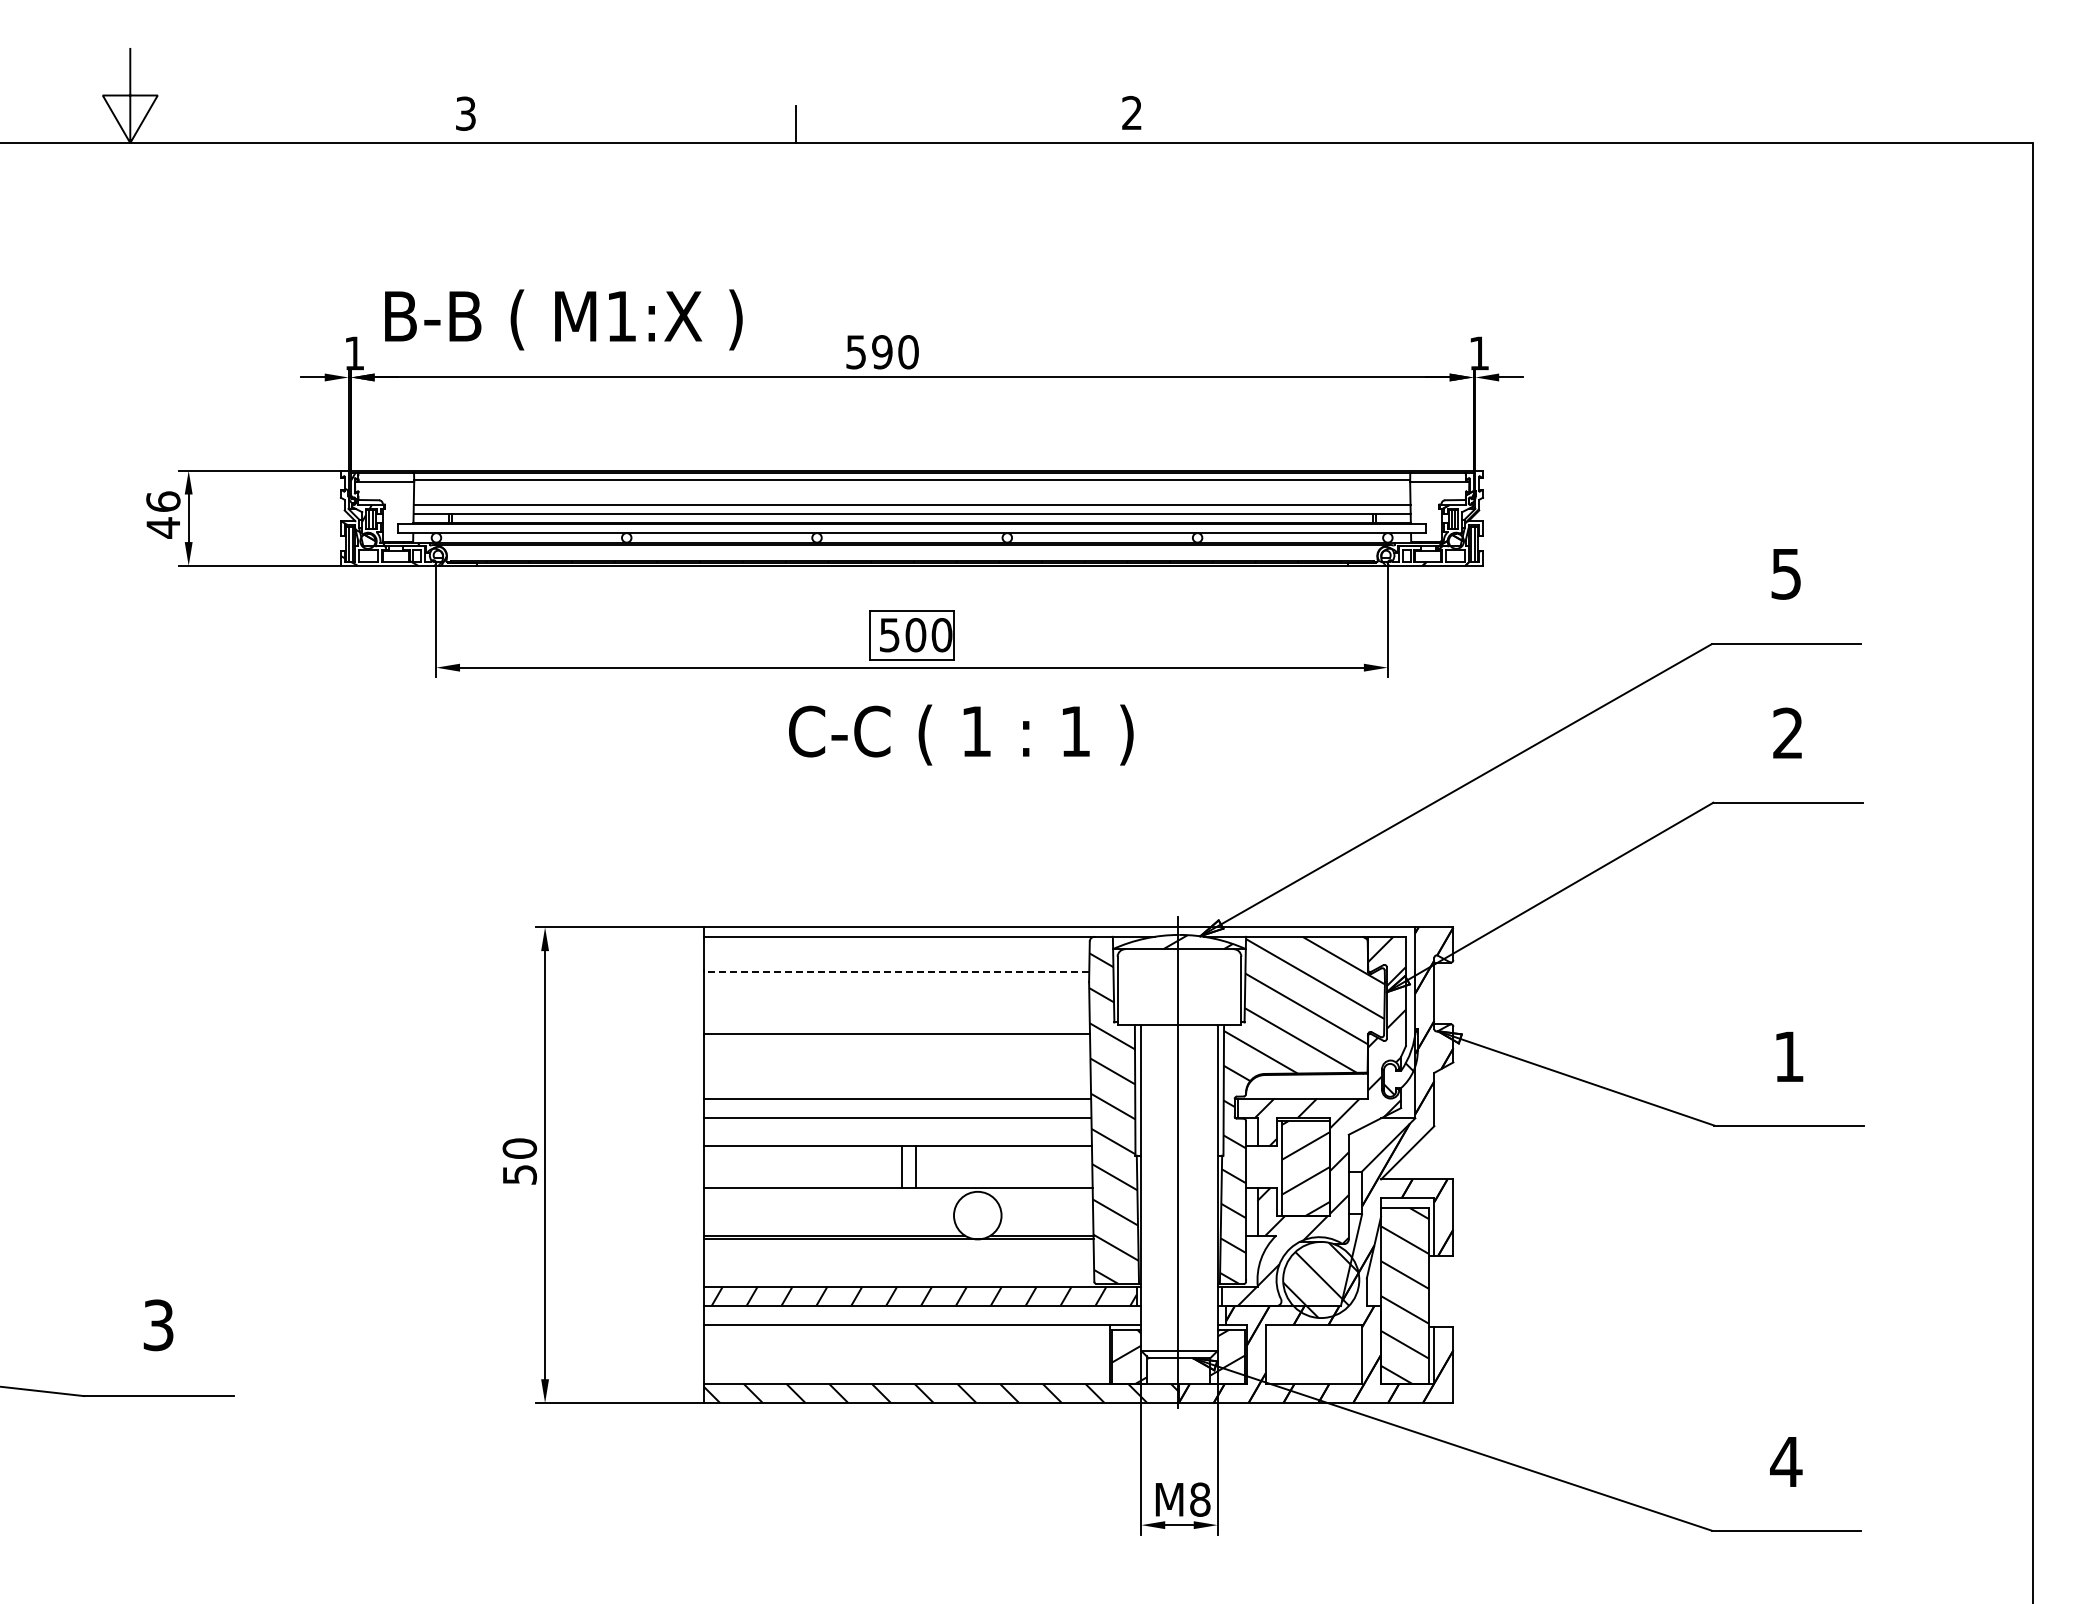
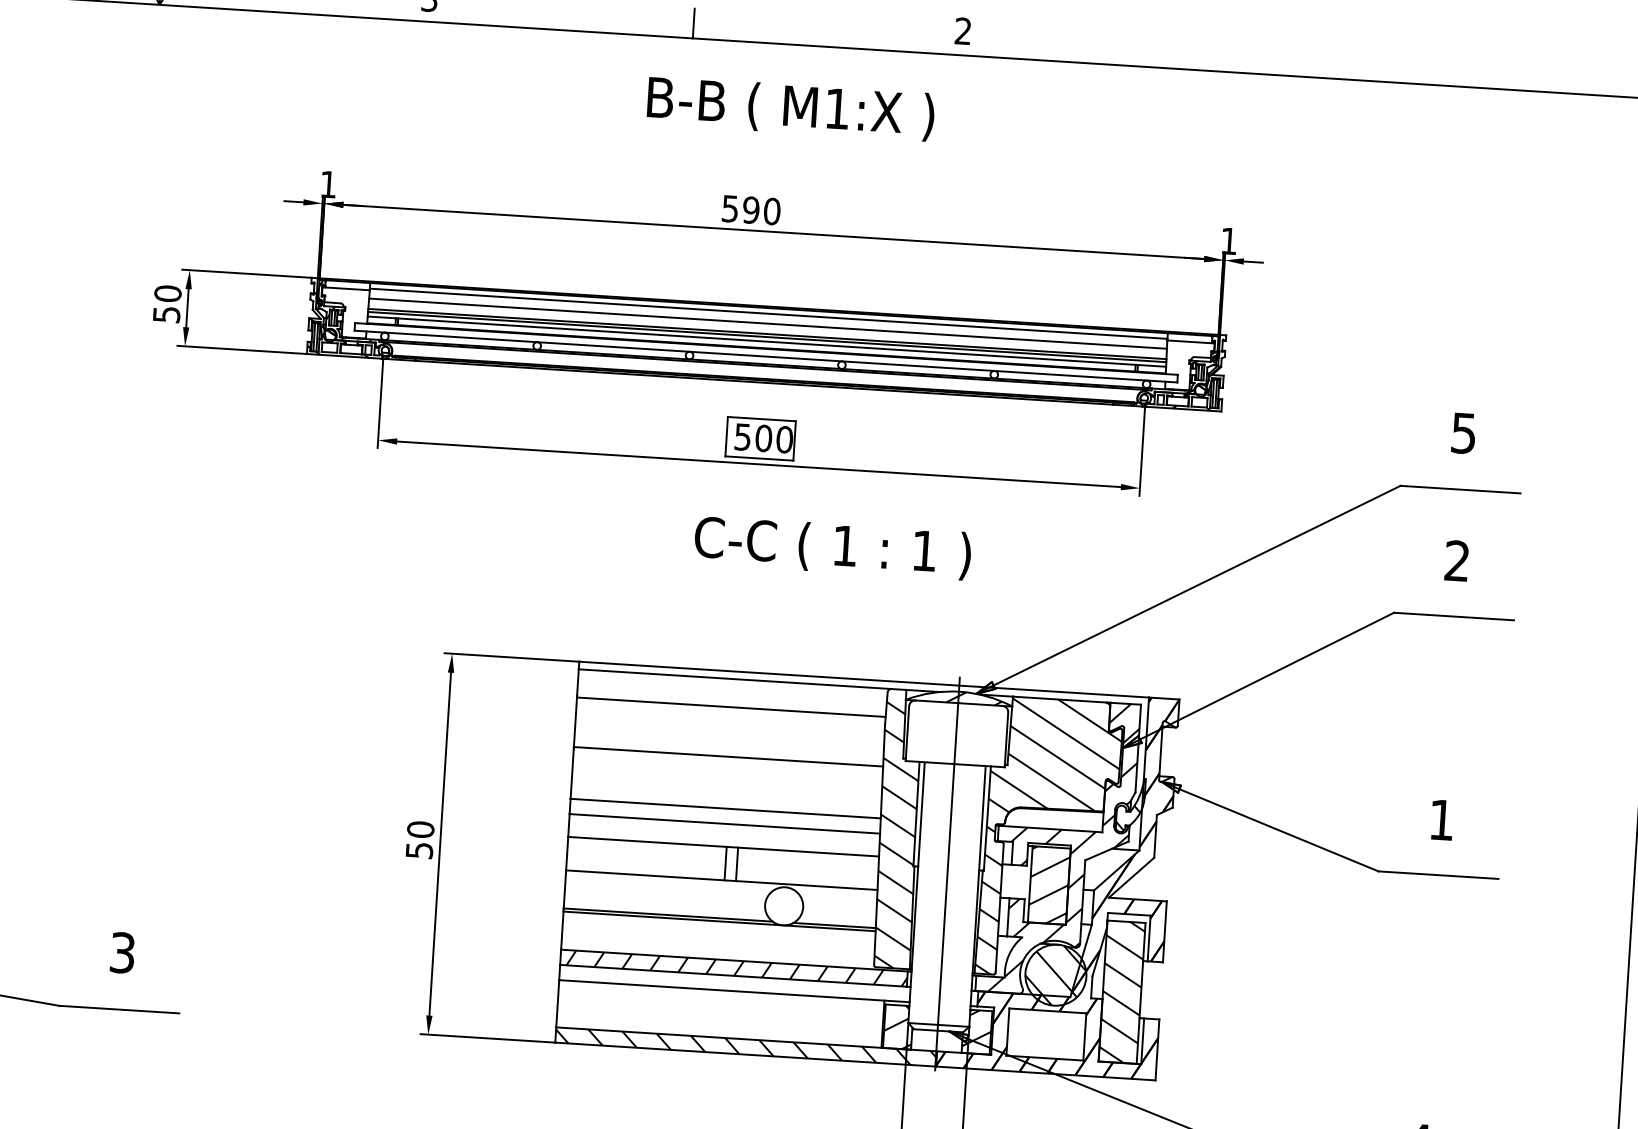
text: (563, 319) -> (790, 108), moved
line: (912, 492) -> (768, 324), added
line: (911, 508) -> (766, 336), added
text: (163, 514) -> (167, 303), 46 -> 50
text: (961, 734) -> (833, 547), moved
line: (896, 972) -> (731, 707), dashed -> solid

